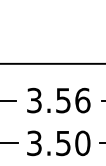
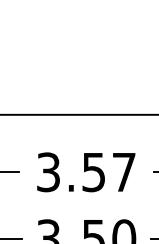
text: (82, 100) -> (123, 172), 3.56 -> 3.57

